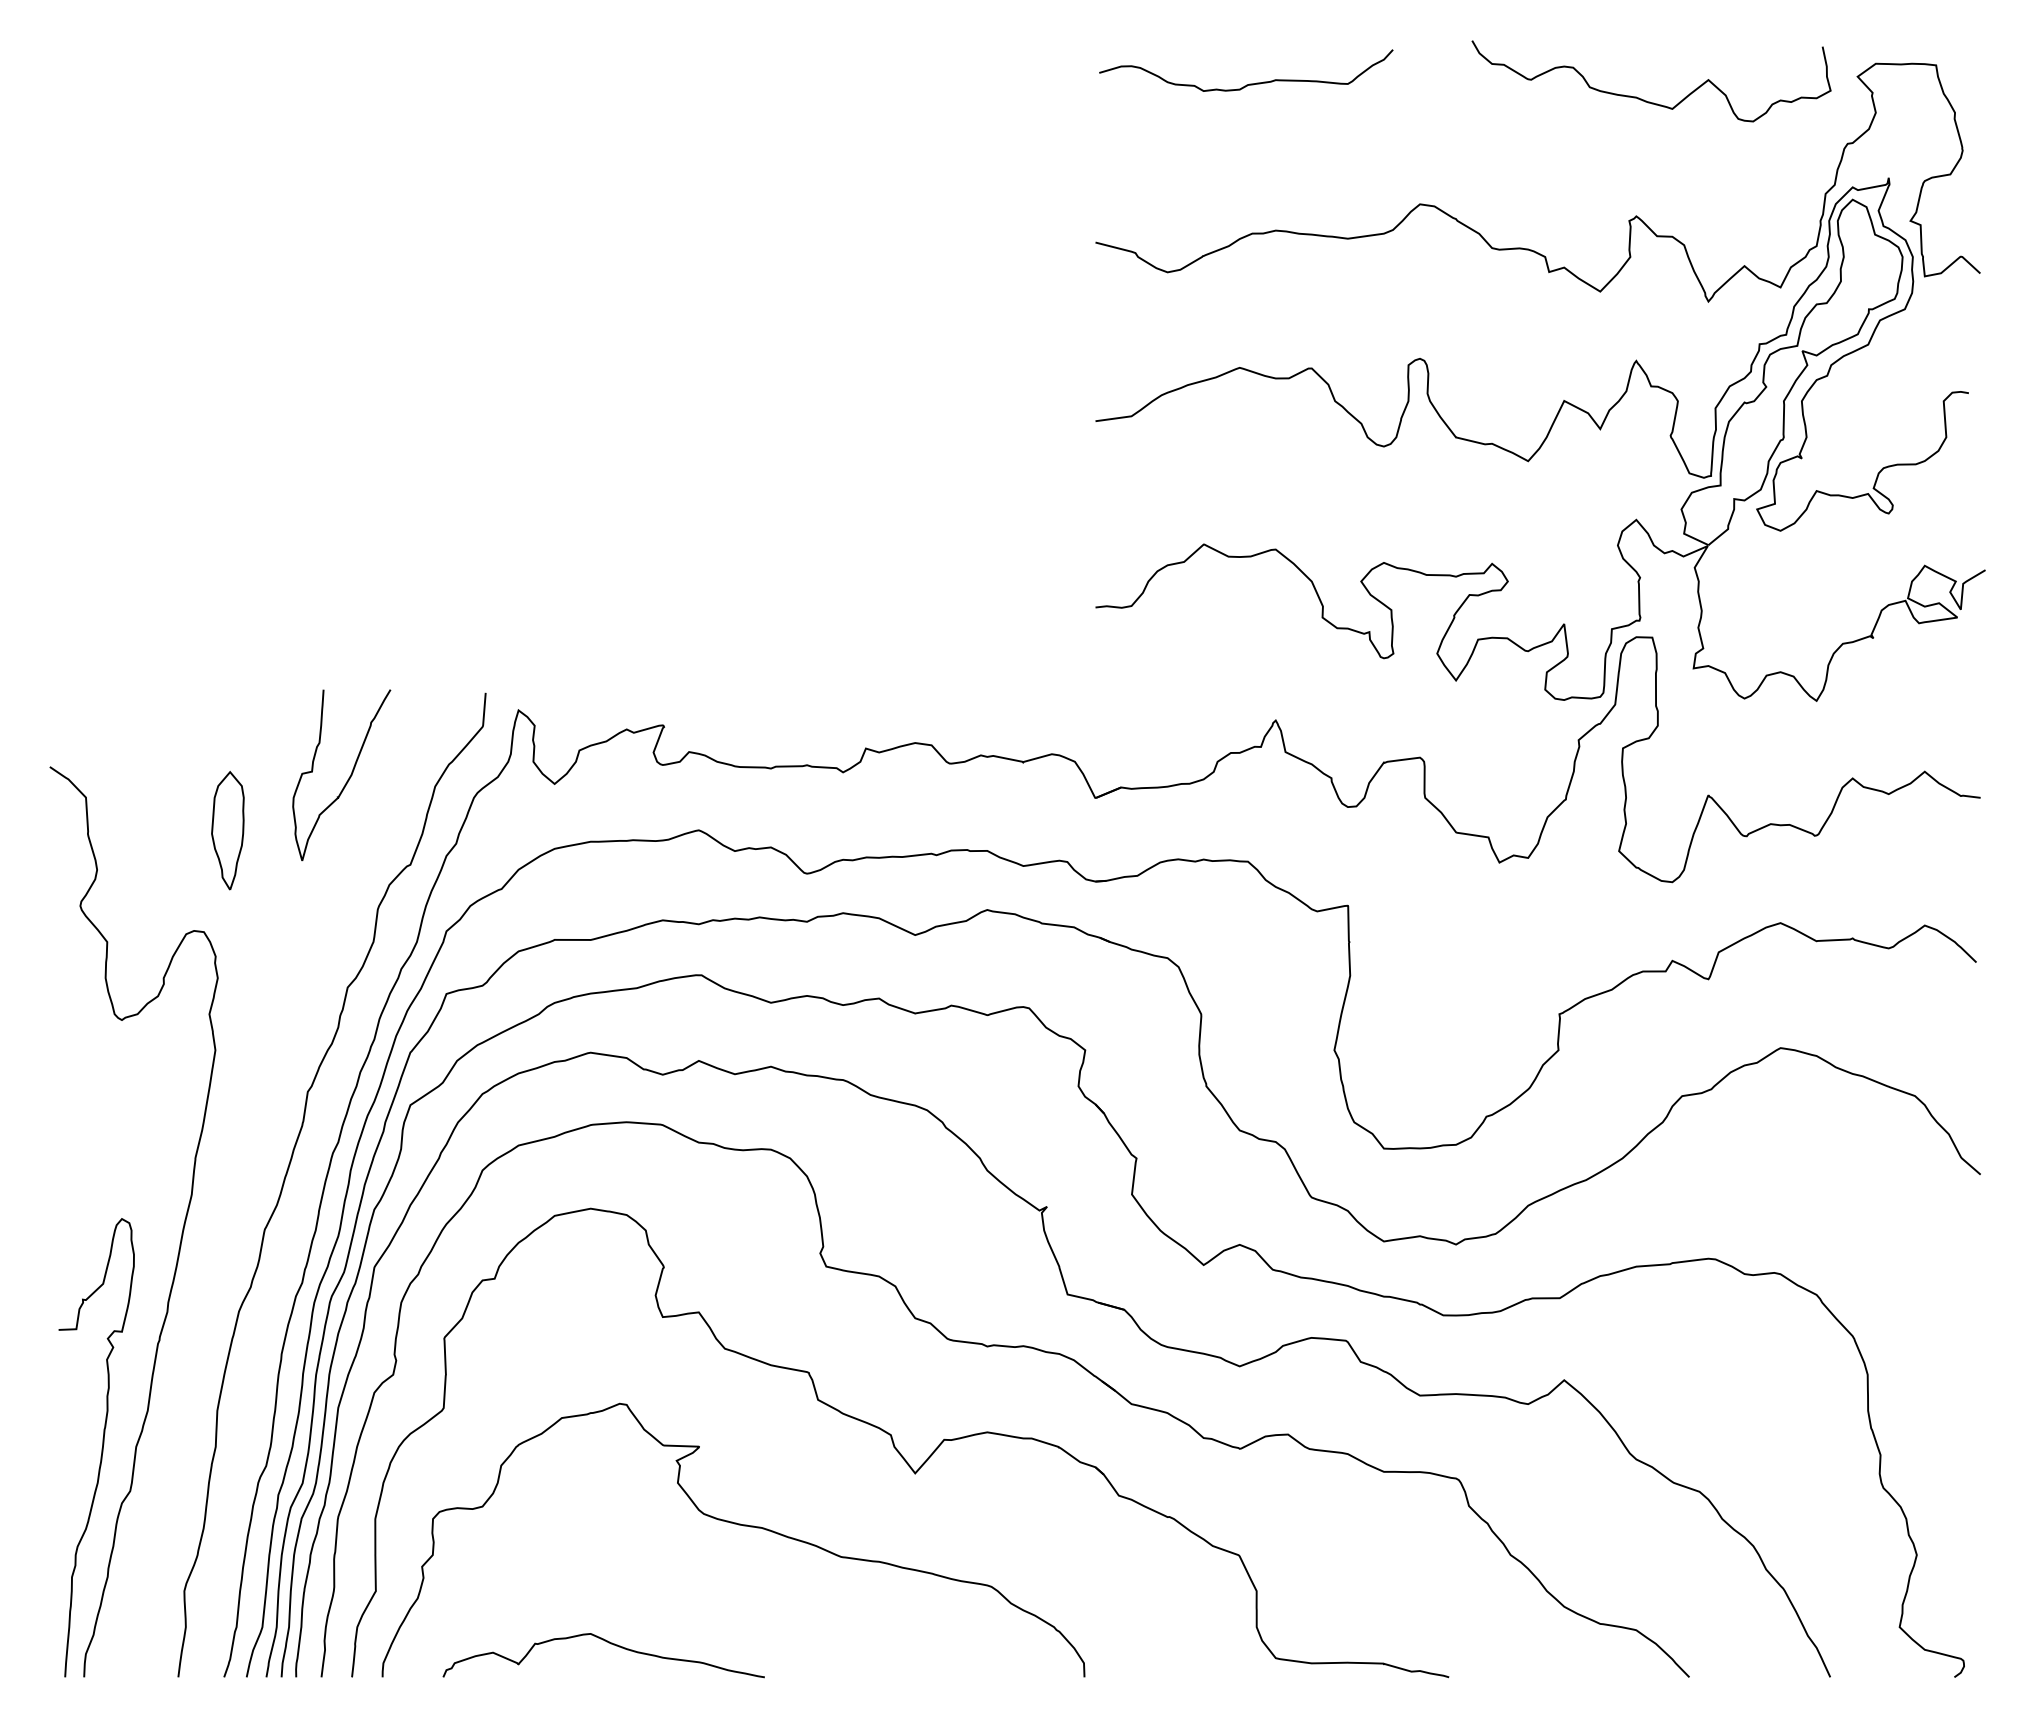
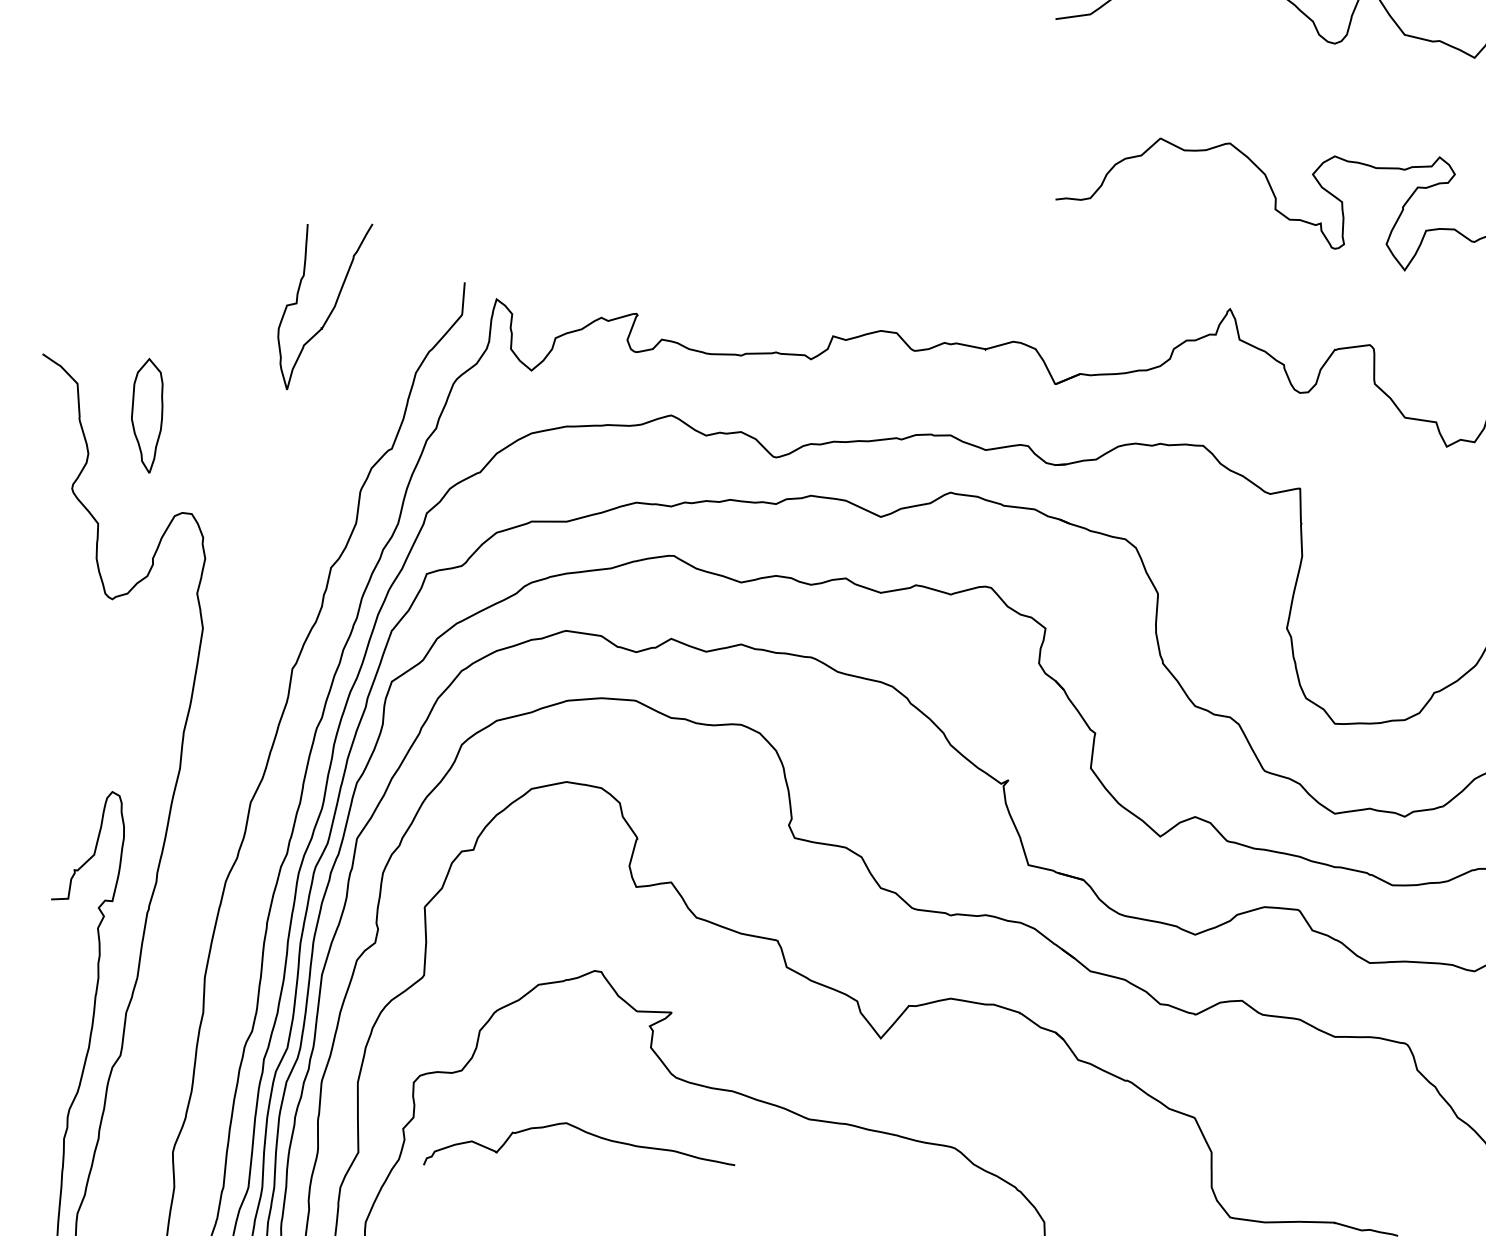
curve: (347, 779) -> (330, 311), moved
part: (227, 830) -> (146, 415), moved
curve: (608, 1643) -> (583, 1132), moved

